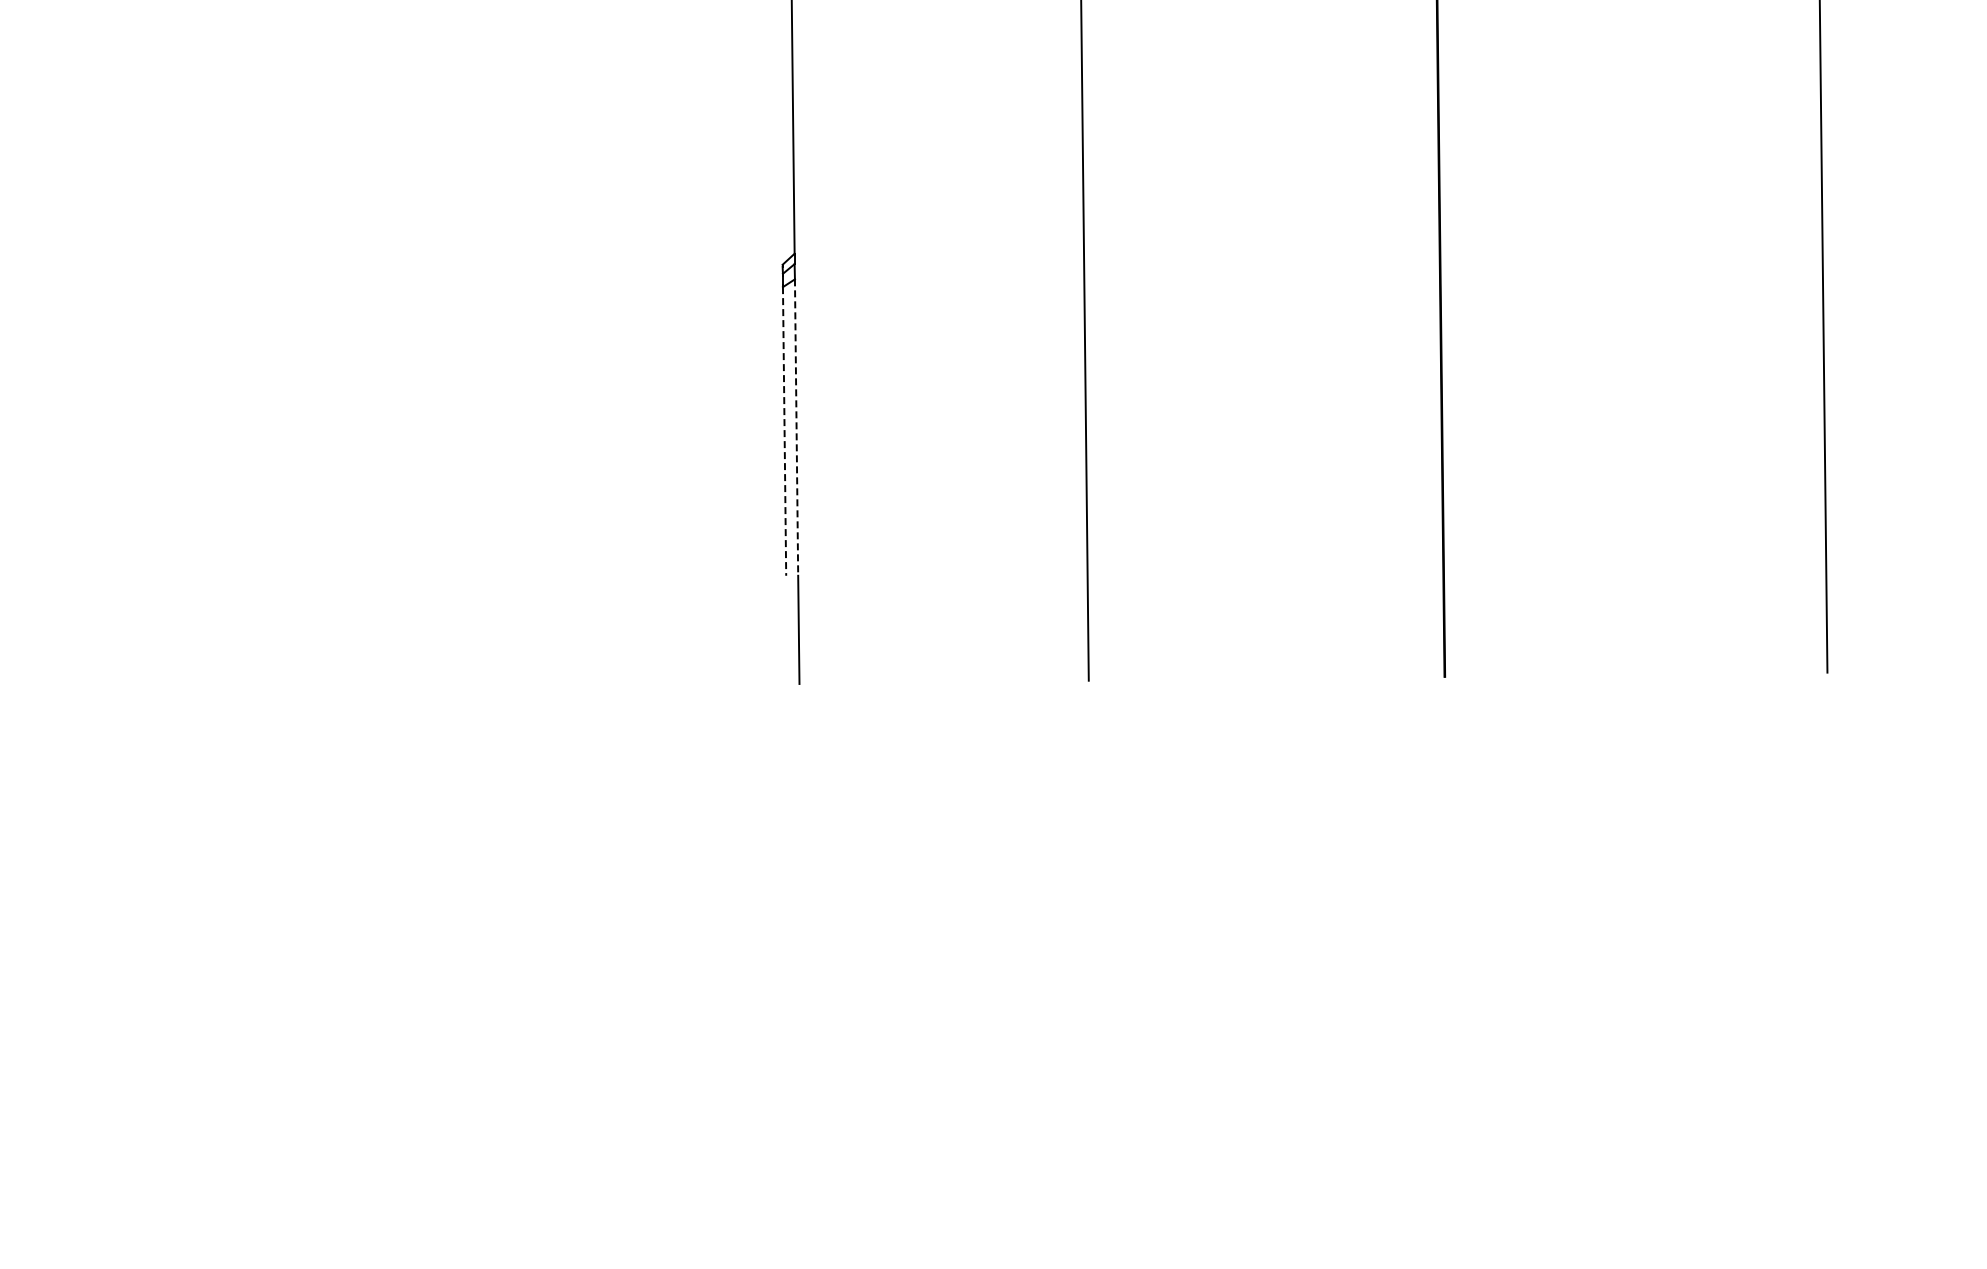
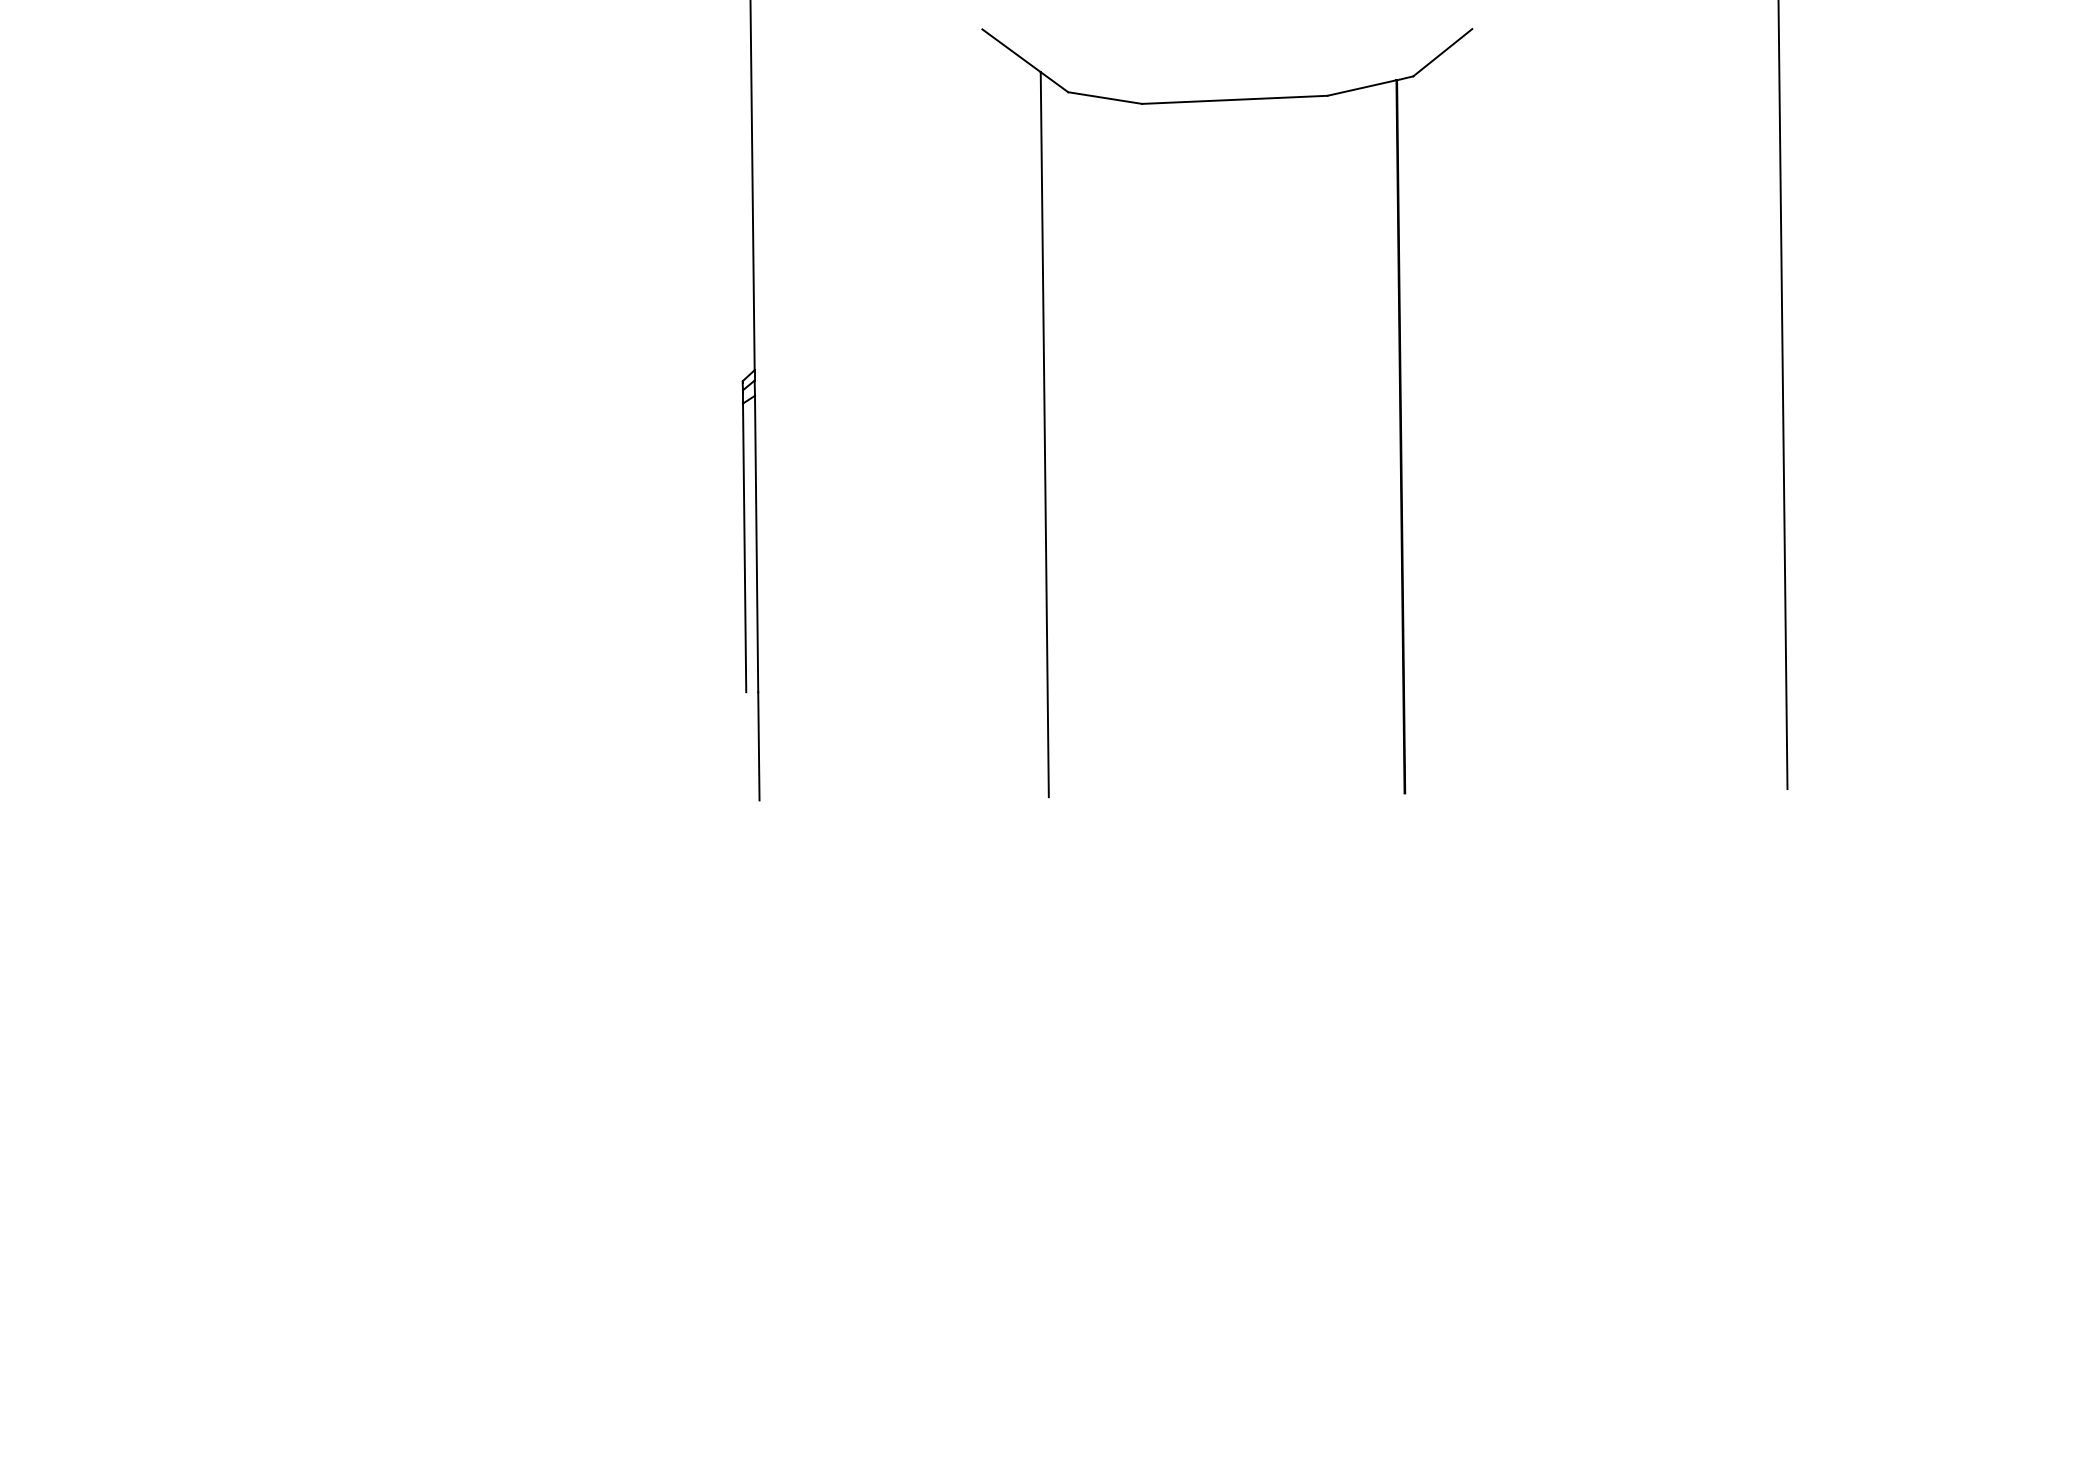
line: (796, 428) -> (756, 544), dashed -> solid
line: (784, 432) -> (744, 548), dashed -> solid

